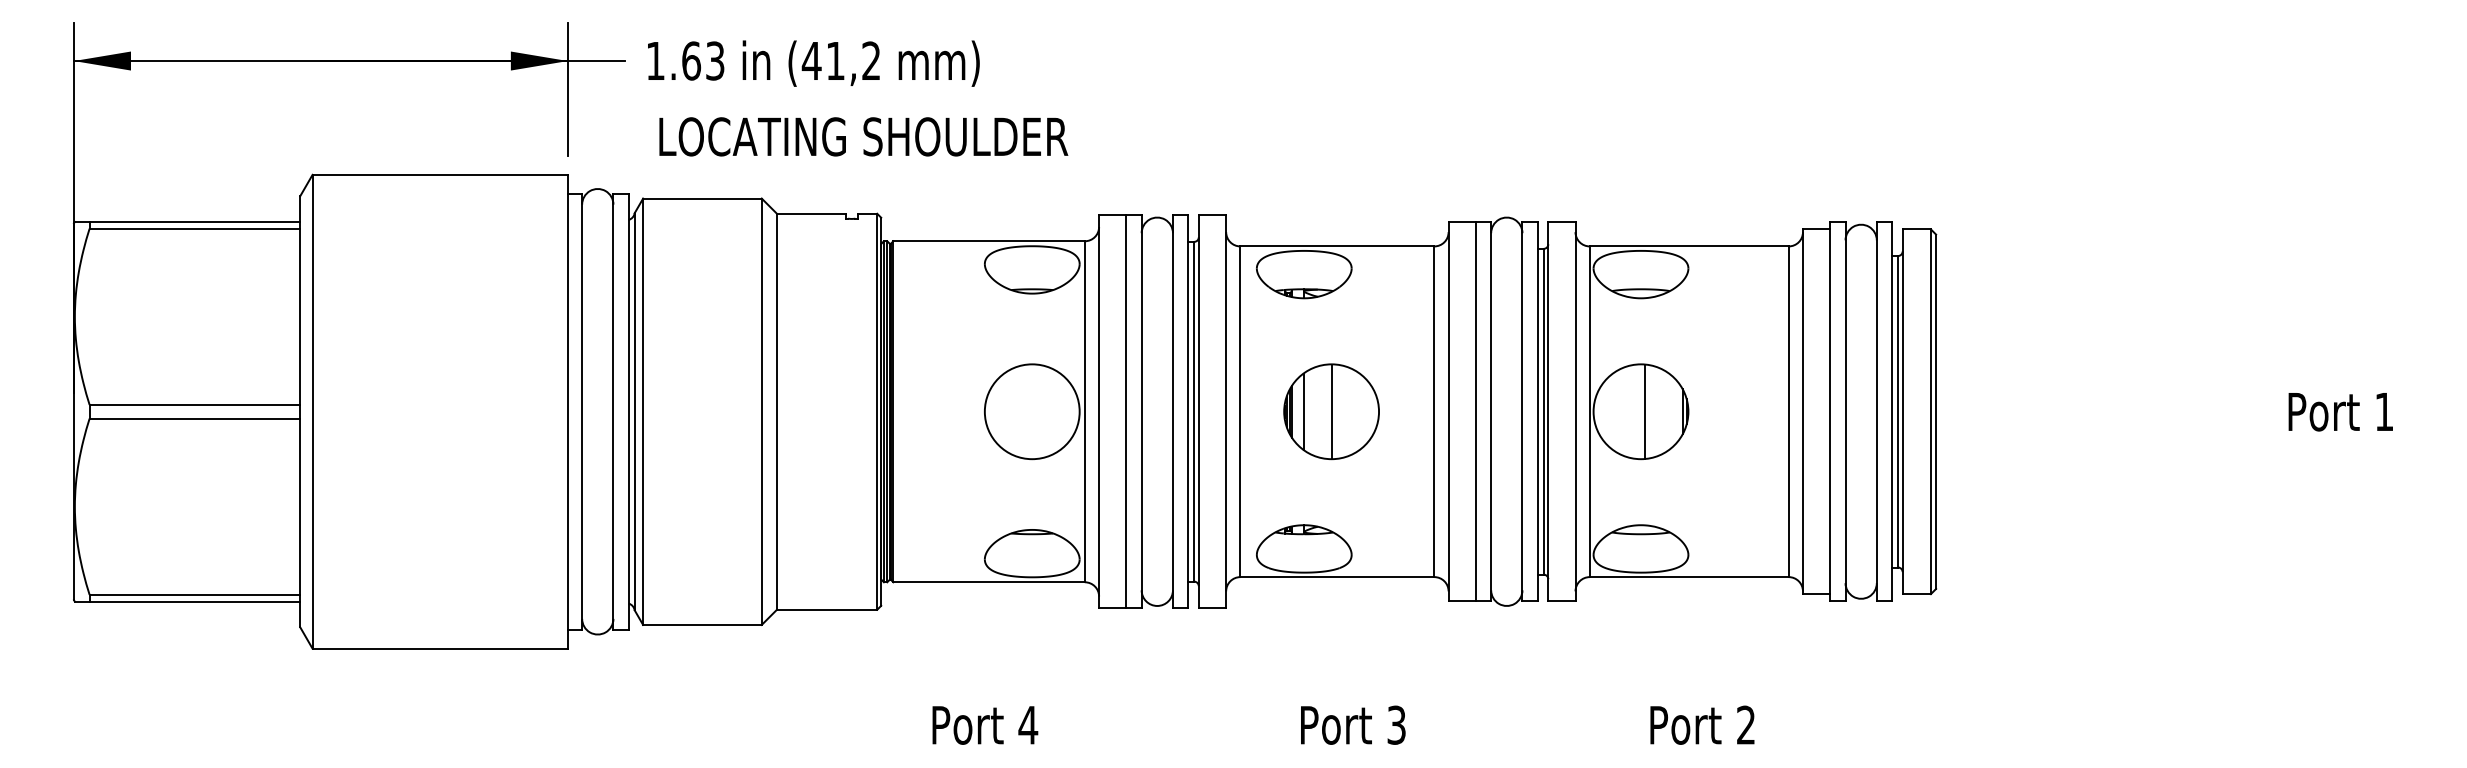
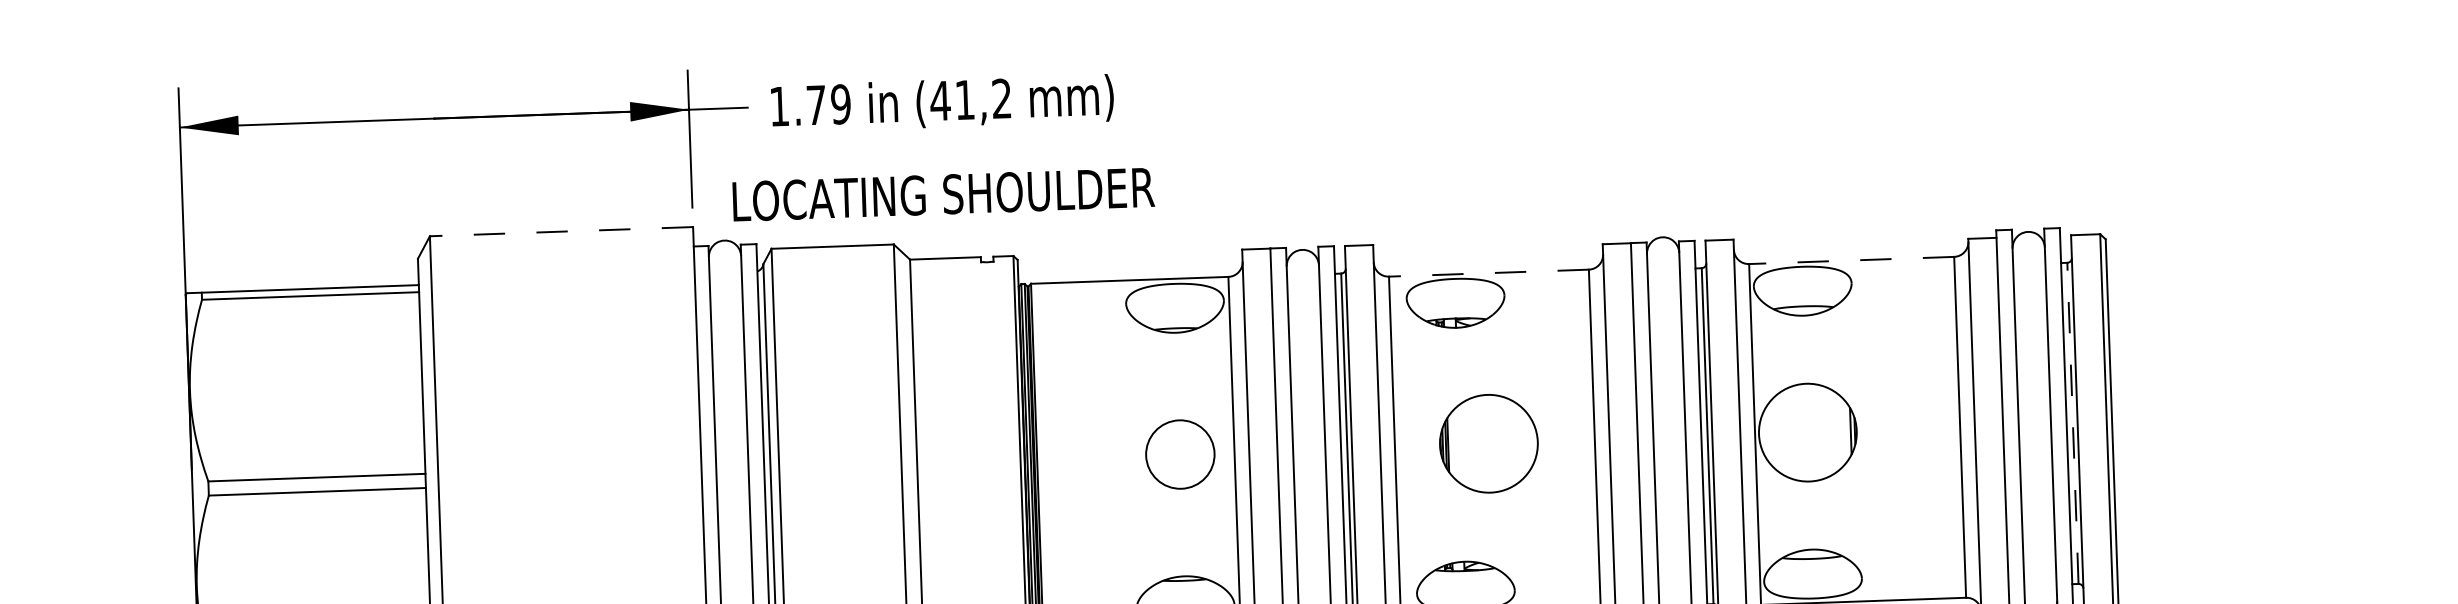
text: (703, 60) -> (828, 104), 1.63 -> 1.79
text: (863, 136) -> (943, 194), moved
line: (440, 174) -> (561, 231), solid -> dashed
line: (1337, 246) -> (1489, 273), solid -> dashed
line: (1688, 246) -> (1850, 260), solid -> dashed
circle: (1031, 411) -> (1179, 454), size x0.7
line: (1303, 411) -> (1459, 444), removed
line: (1332, 411) -> (1489, 443), removed
line: (1644, 411) -> (1811, 432), removed
line: (1898, 411) -> (2073, 423), solid -> dashed

